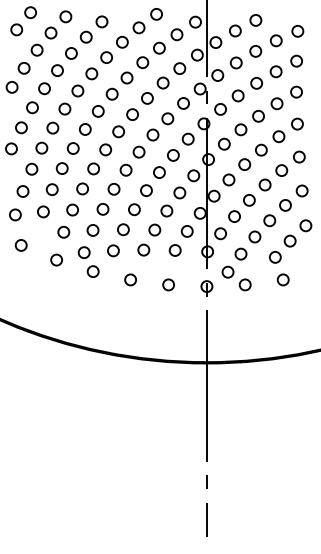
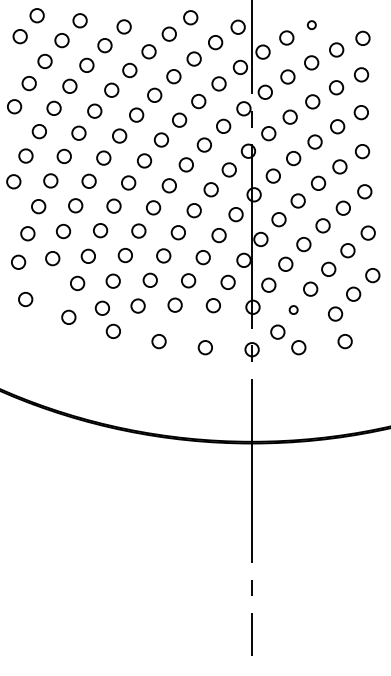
circle: (255, 20) -> (311, 25), size x0.6
circle: (240, 253) -> (293, 309), size x0.6

